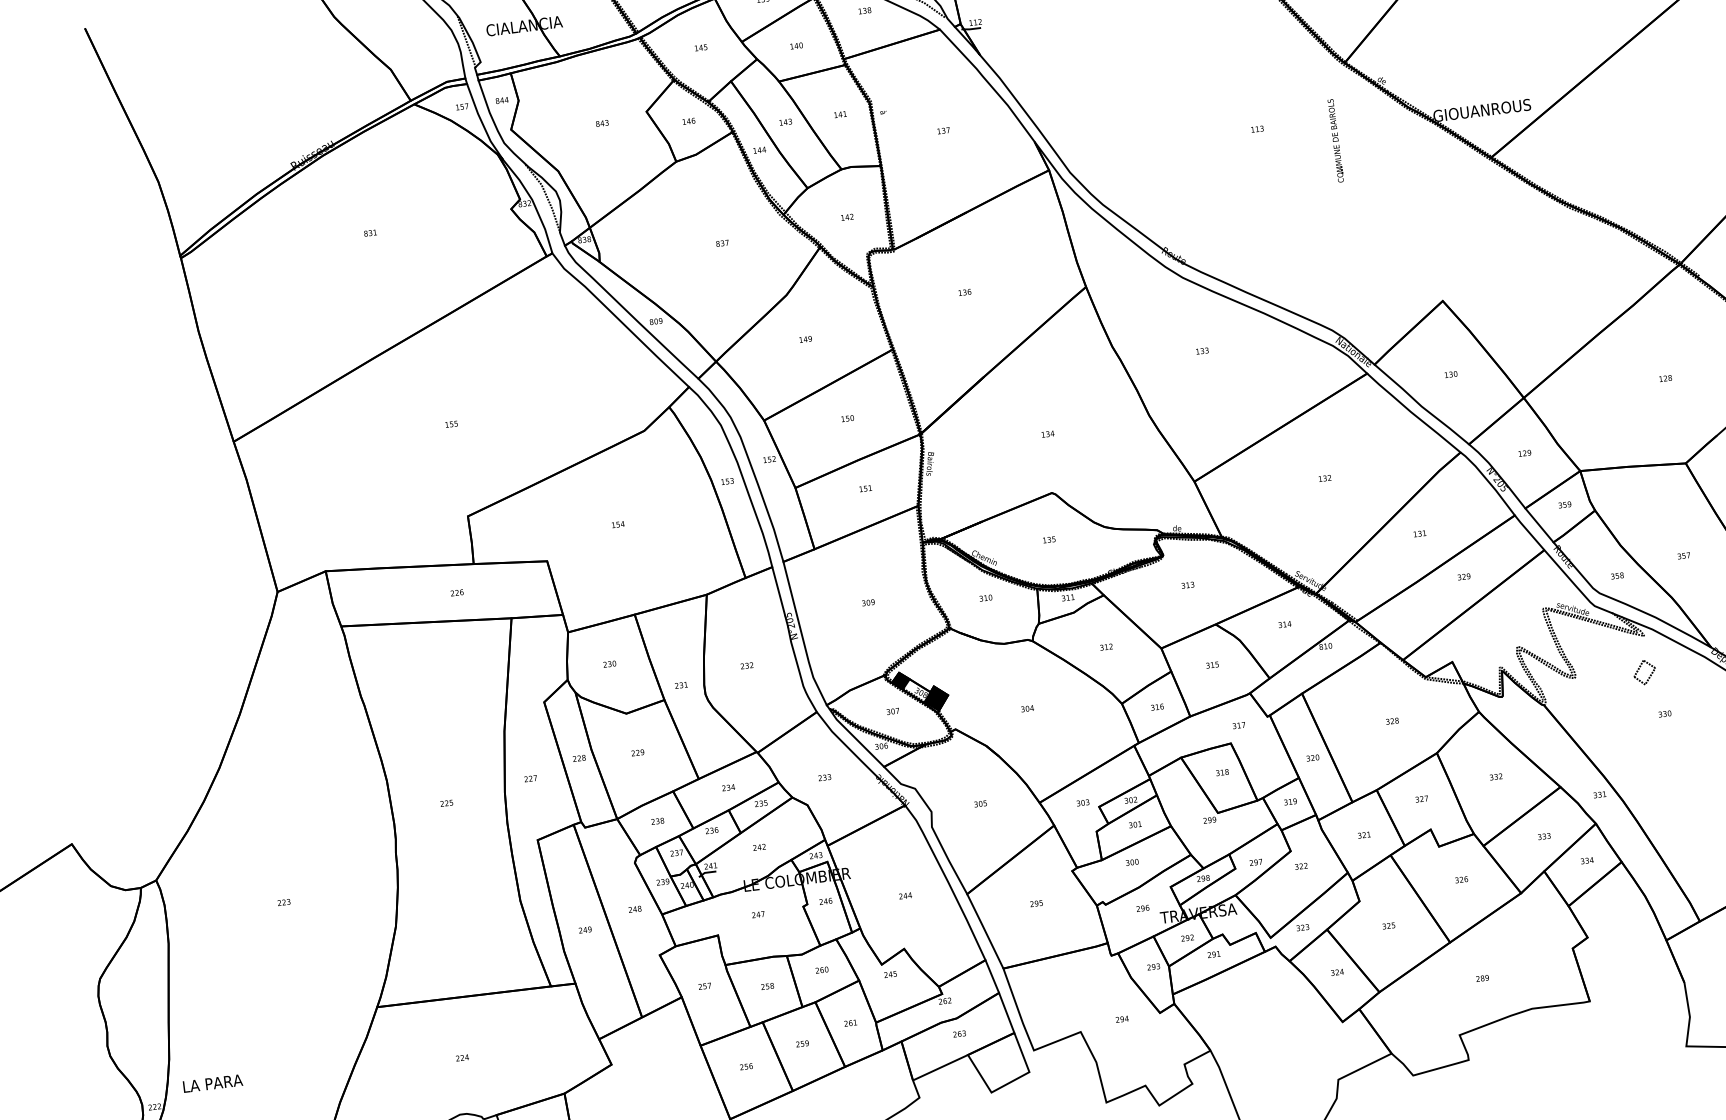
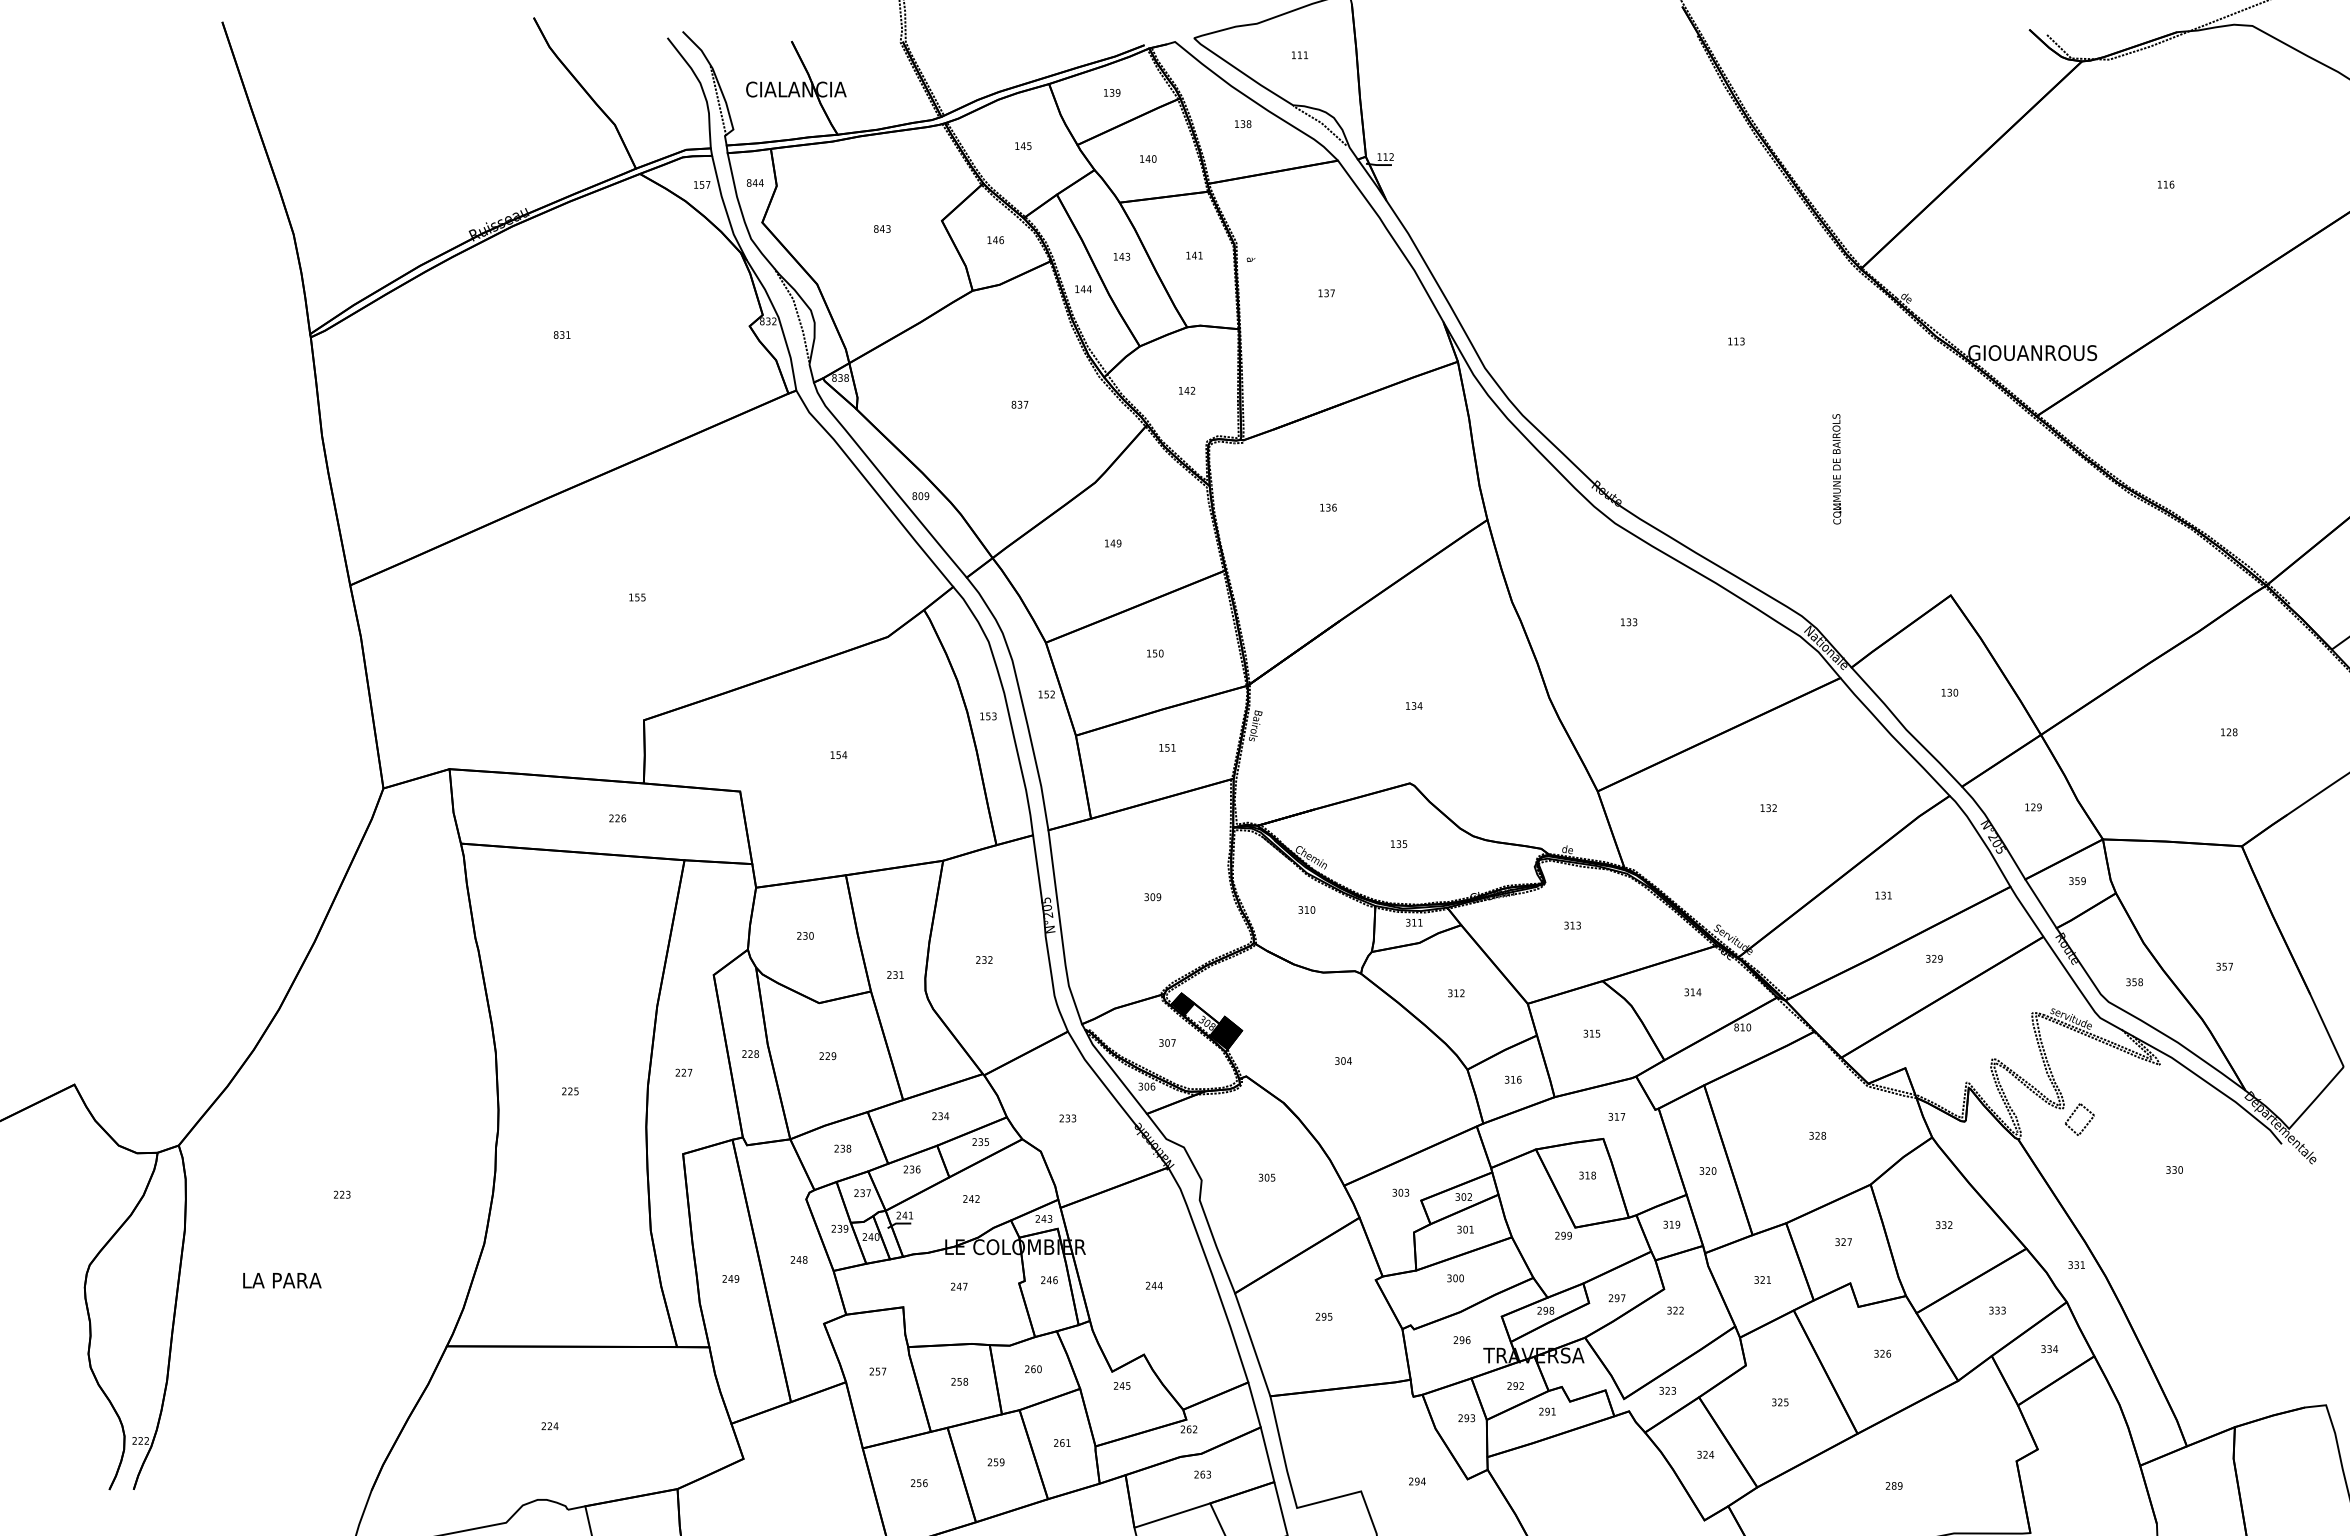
part: (1335, 141) -> (1836, 469), moved
part: (1639, 669) -> (2073, 1114), moved
text: (213, 1083) -> (282, 1280), moved

